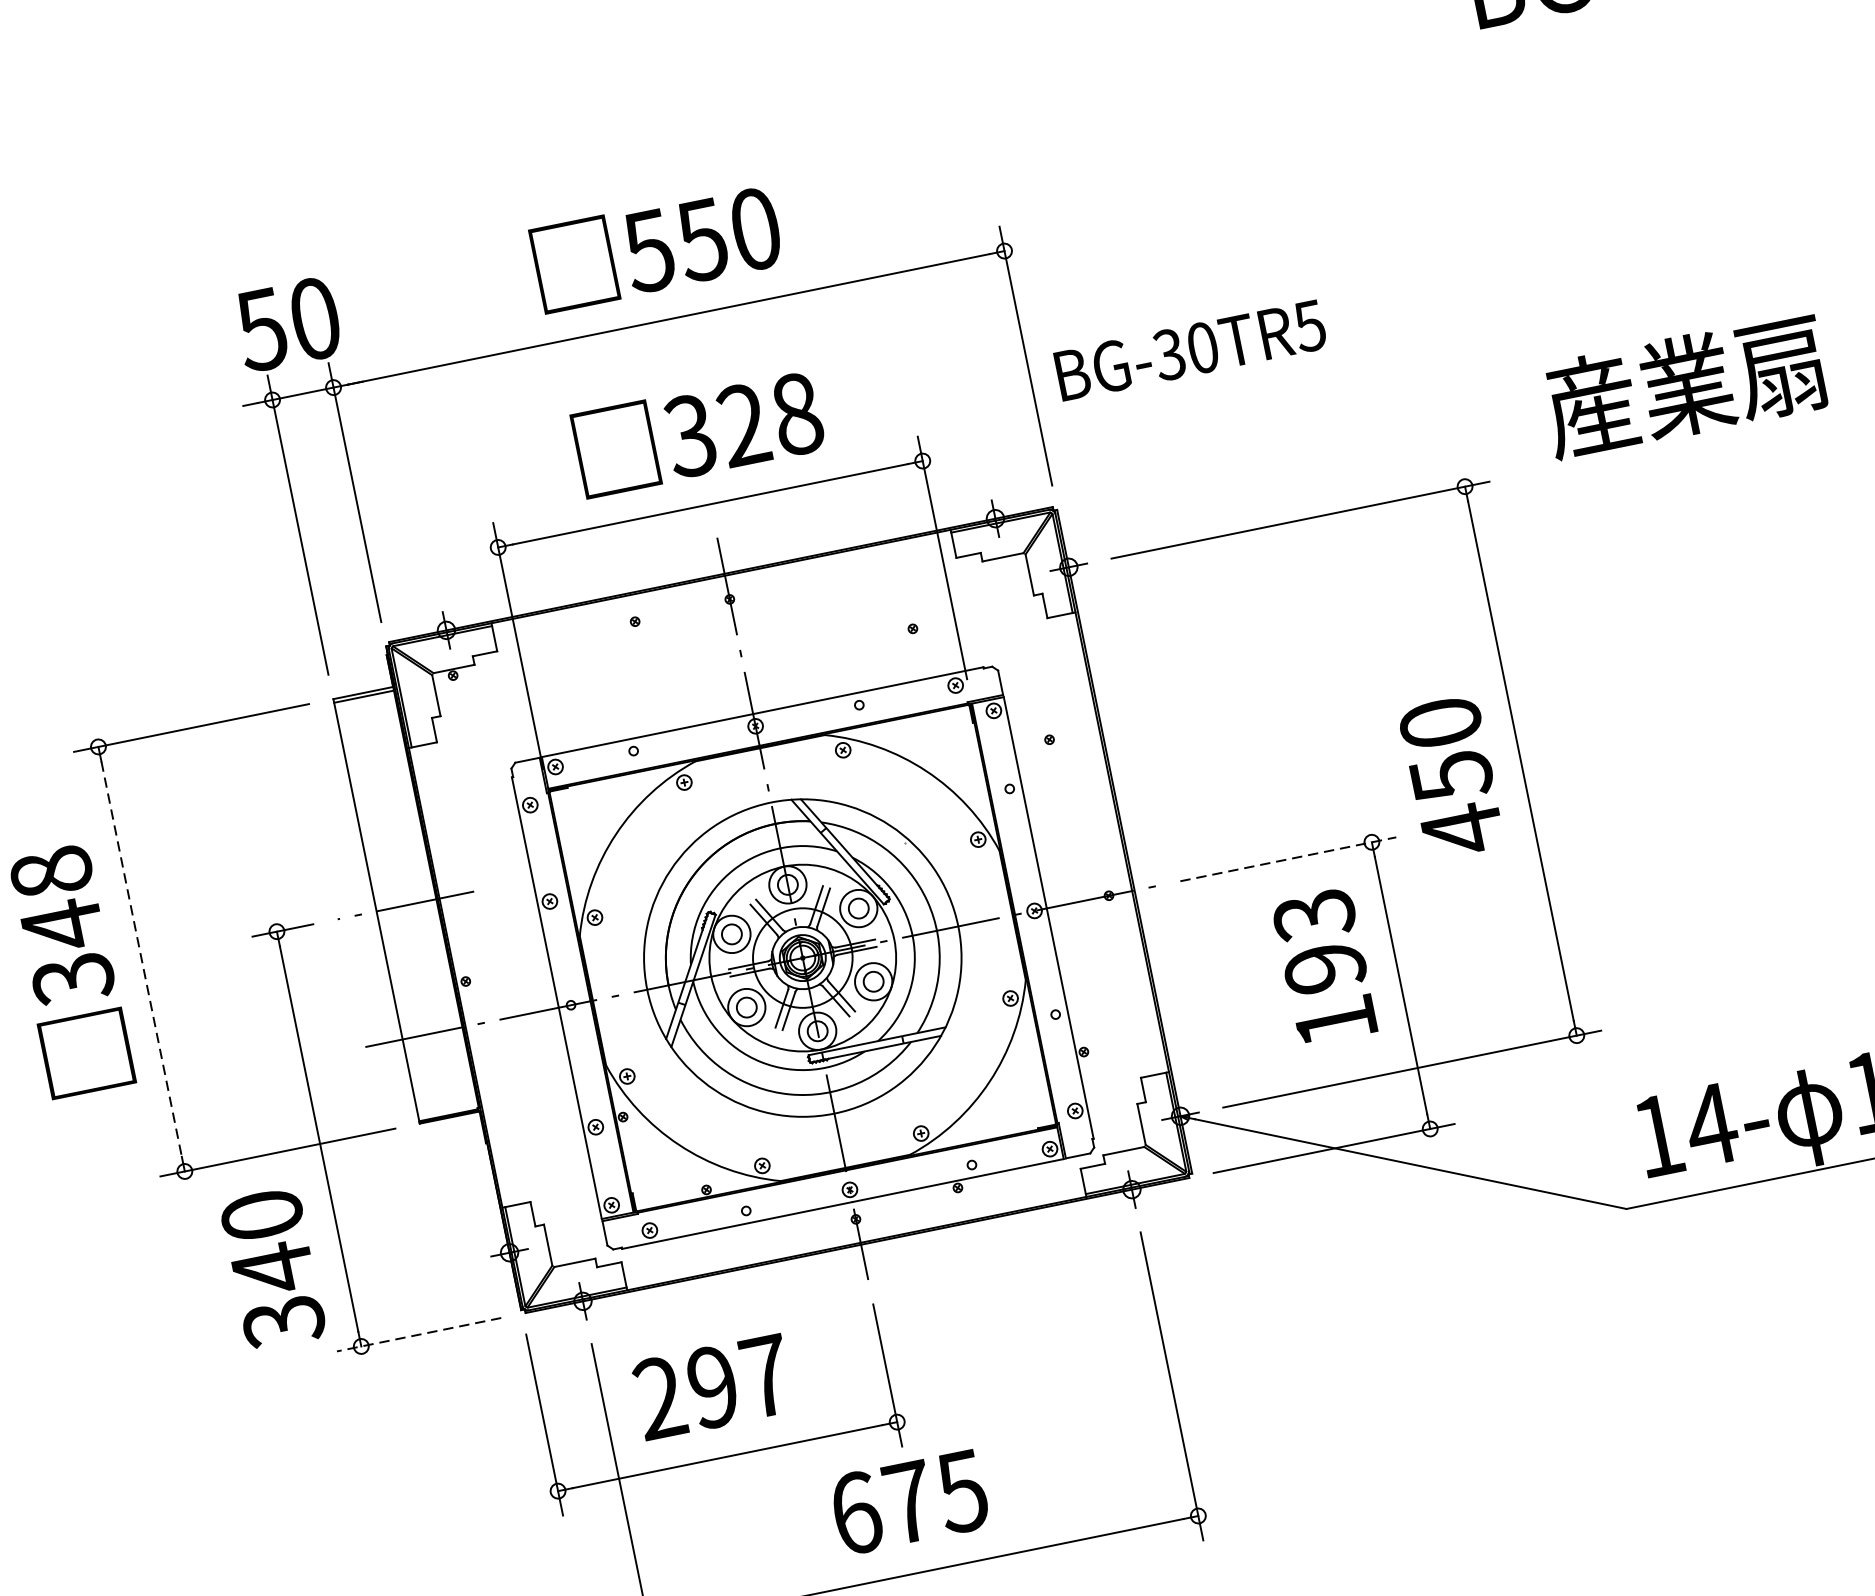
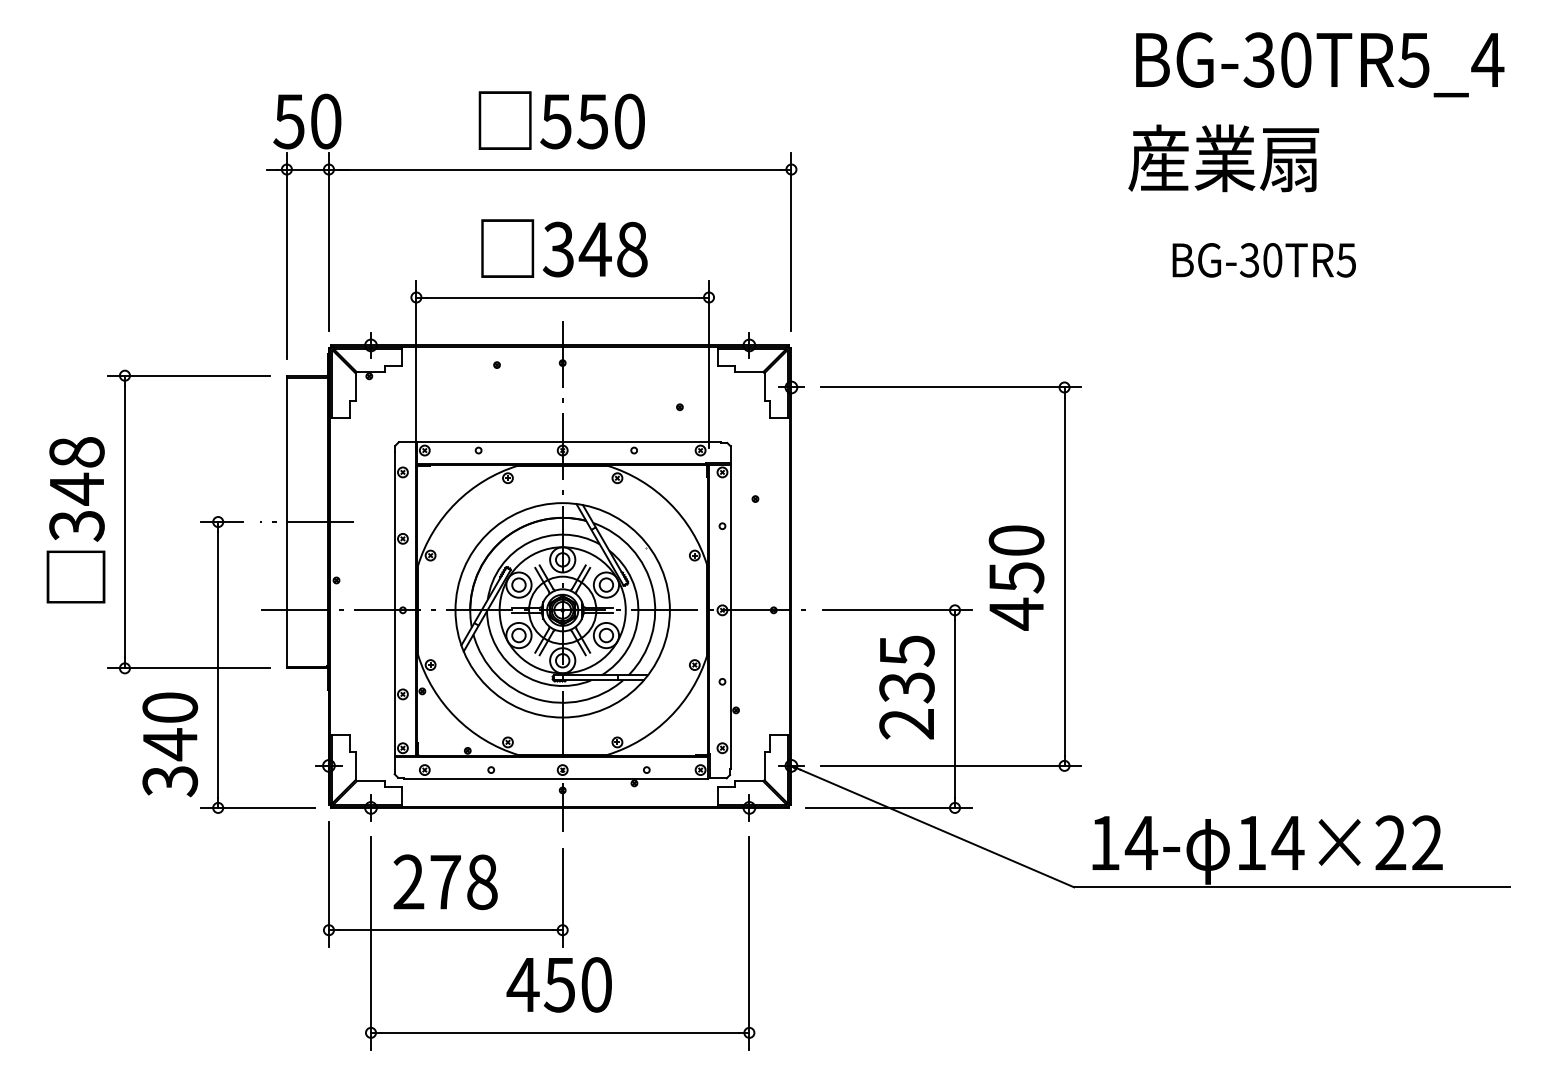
text: (1189, 350) -> (1263, 260), moved
text: (1684, 386) -> (1223, 158), moved
text: (742, 423) -> (594, 248), 328 -> 348
line: (1288, 859) -> (897, 610), dashed -> solid
line: (141, 960) -> (124, 522), dashed -> solid
text: (1324, 968) -> (906, 687), 193 -> 235
line: (419, 1333) -> (258, 807), dashed -> solid
text: (739, 1382) -> (463, 882), 297 -> 278
text: (907, 1502) -> (558, 984), 675 -> 450

